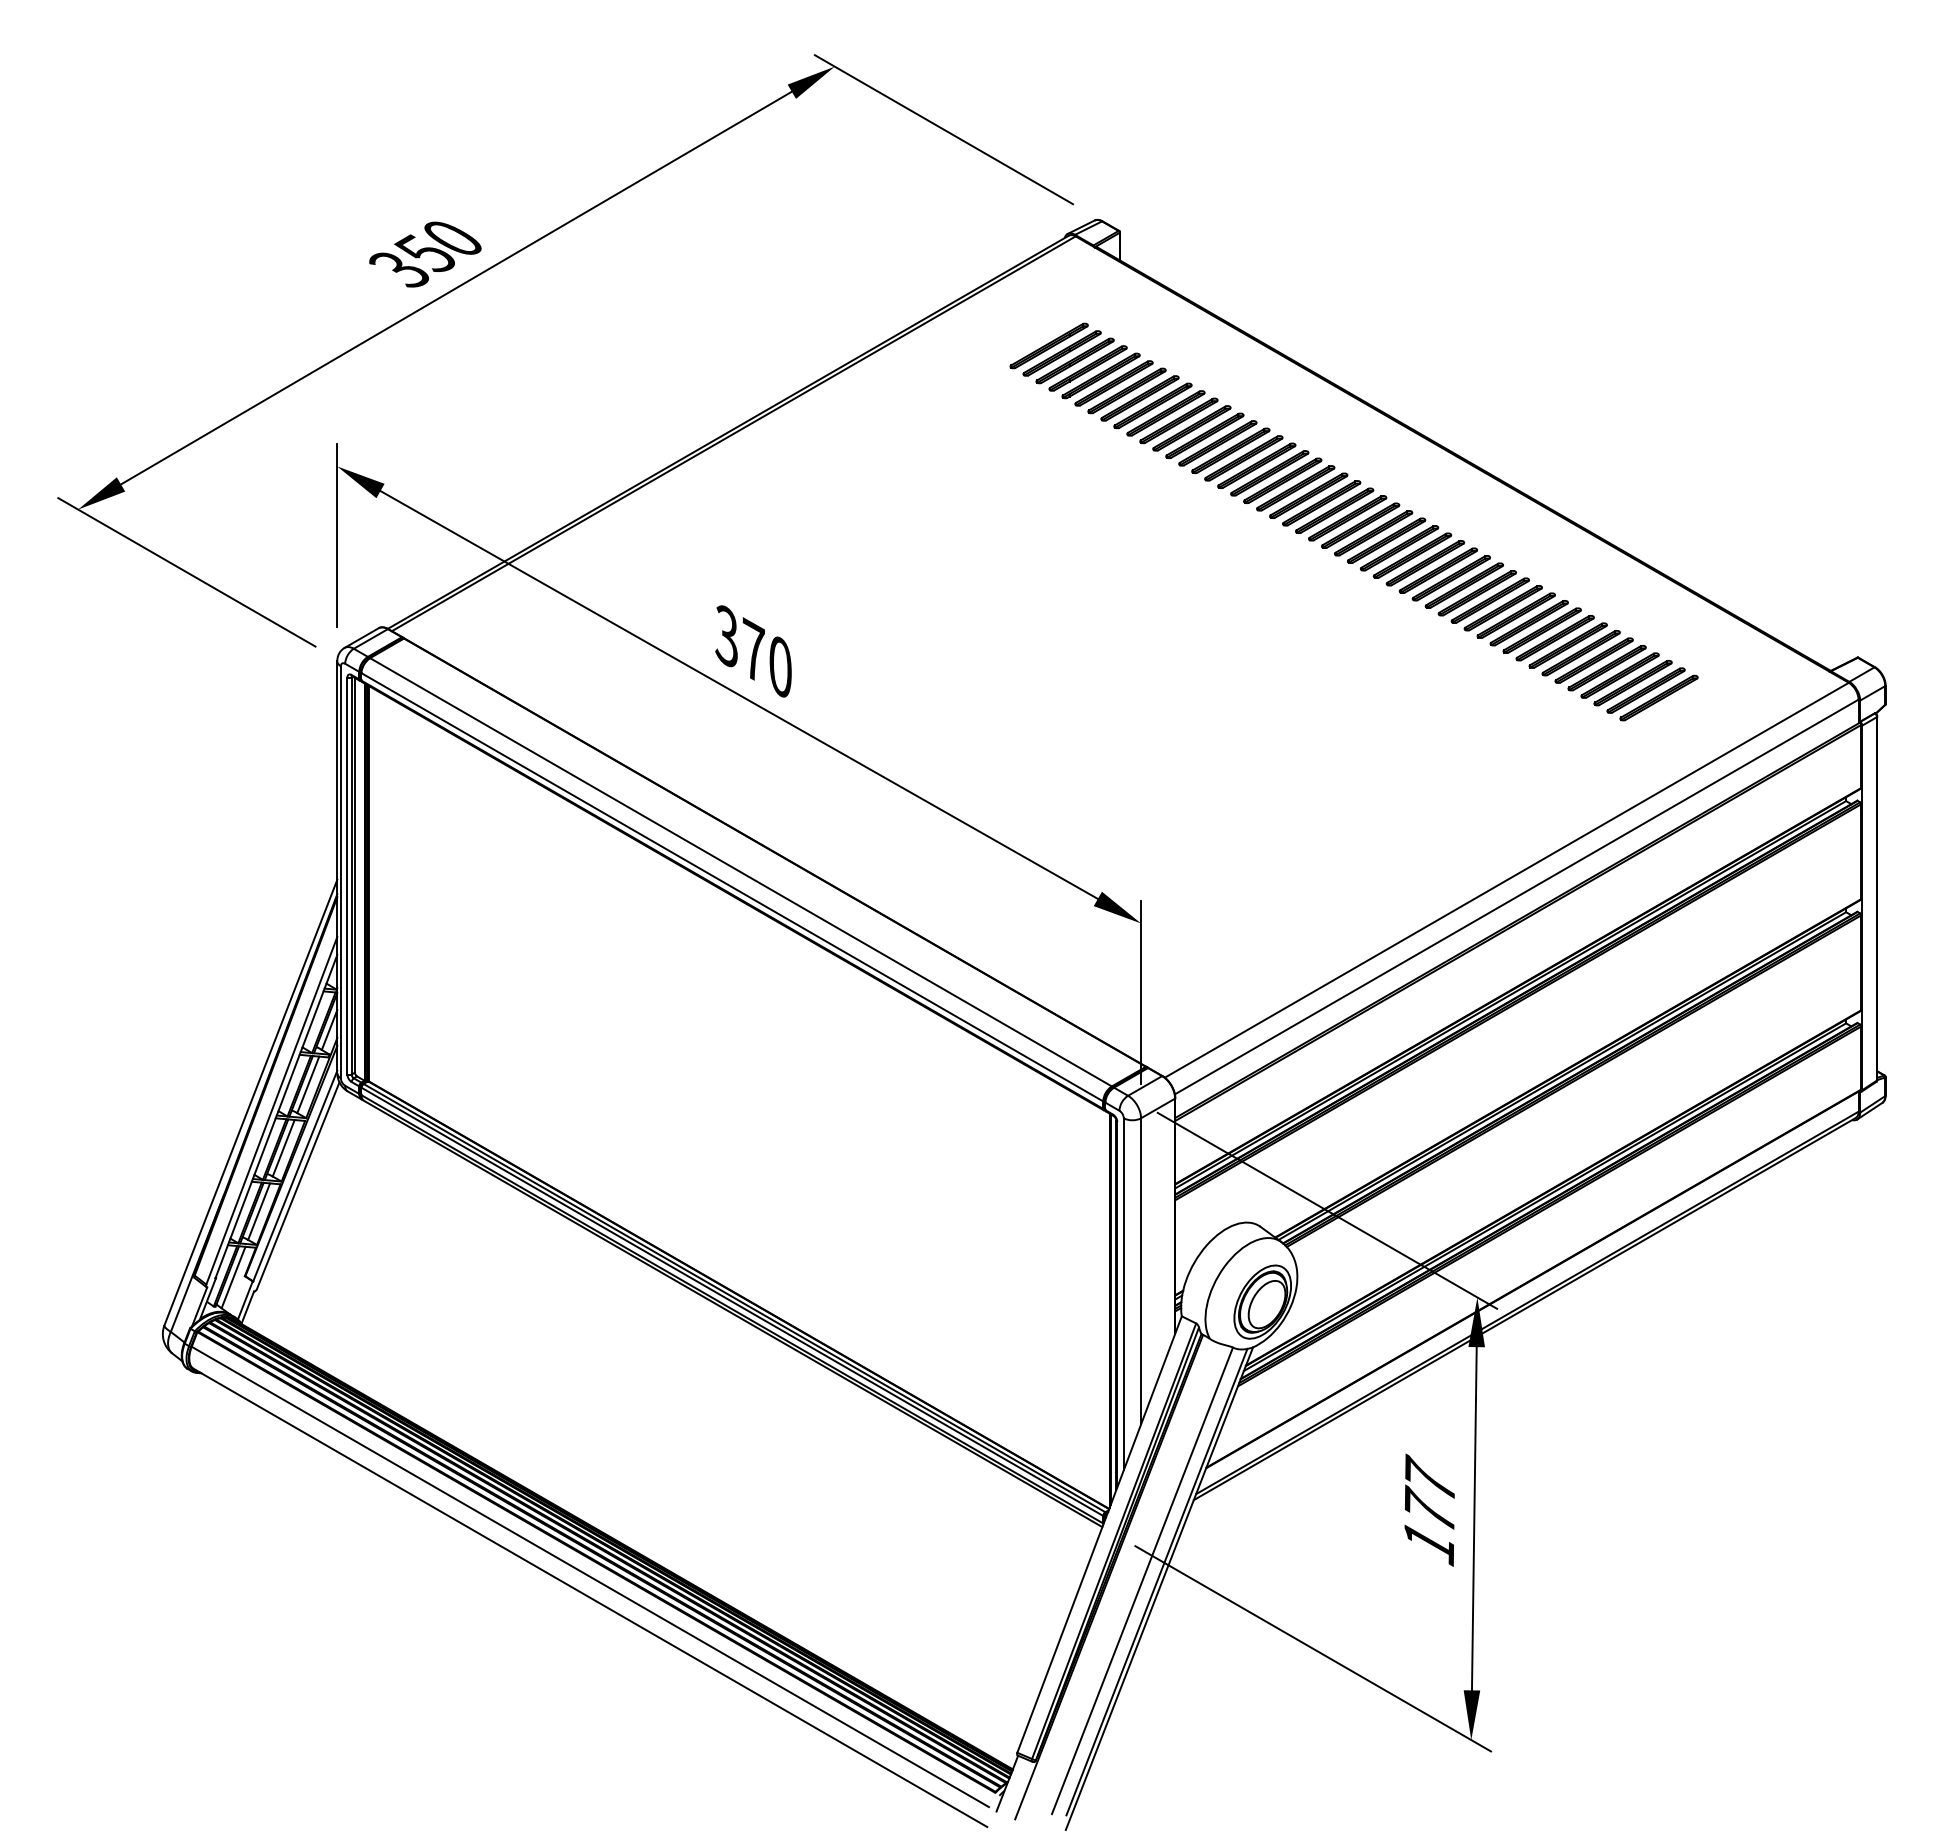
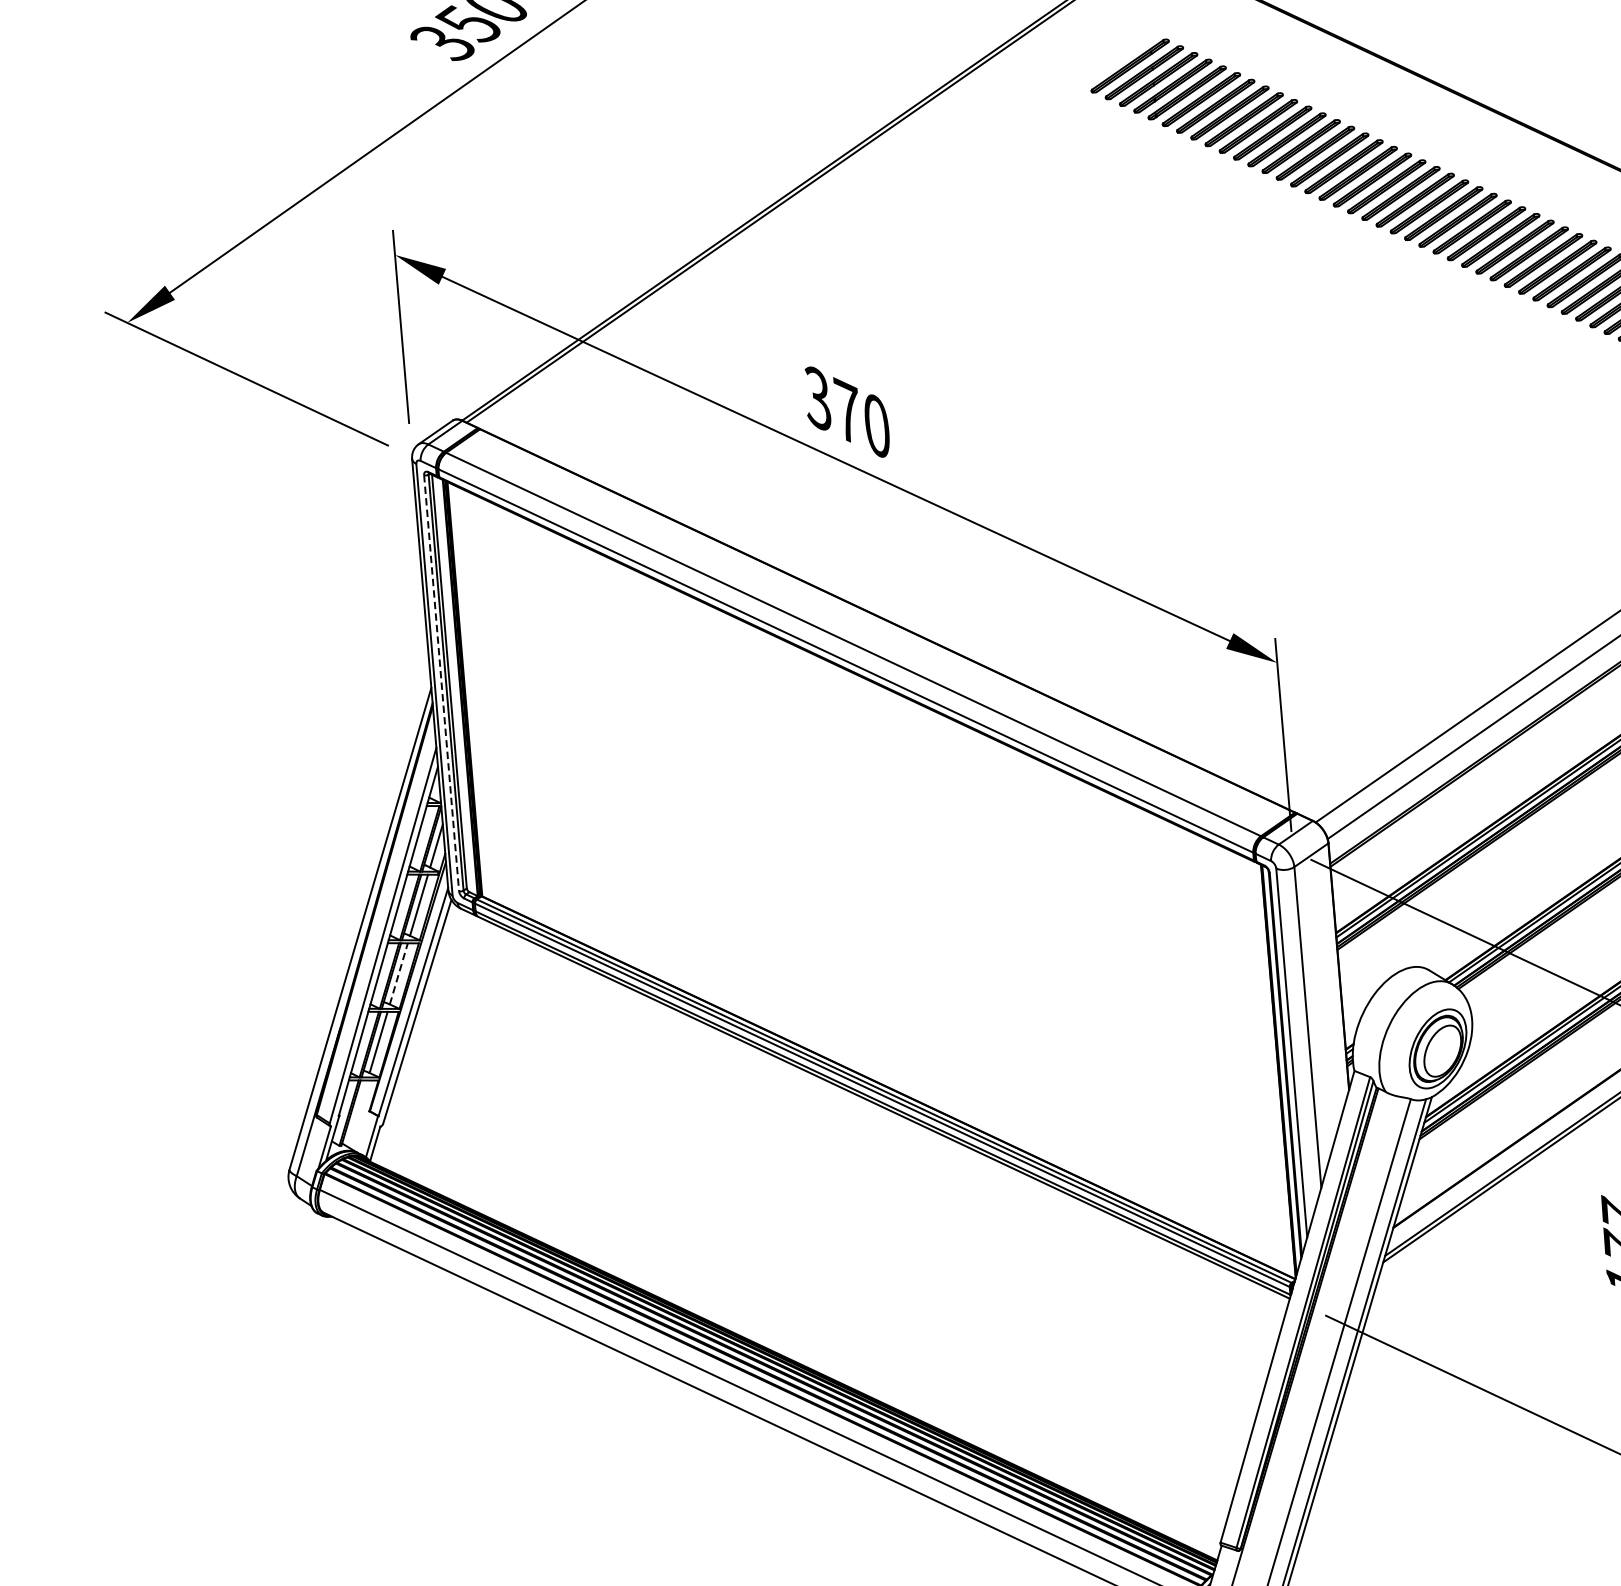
line: (347, 876) -> (441, 683), solid -> dashed
line: (283, 1147) -> (398, 973), solid -> dashed
line: (233, 1277) -> (357, 1113), removed

